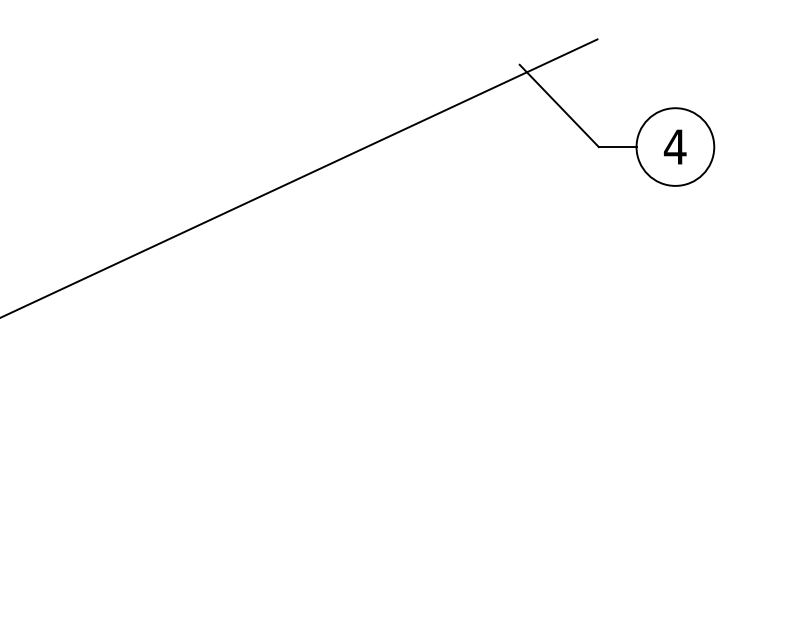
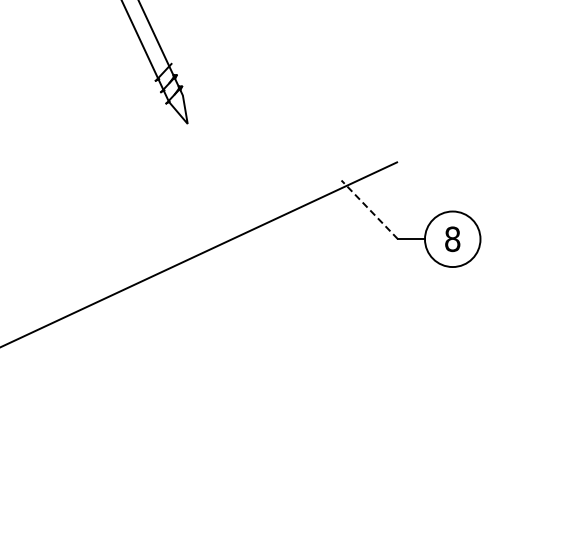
line: (558, 105) -> (369, 209), solid -> dashed
text: (675, 147) -> (452, 239), 4 -> 8

